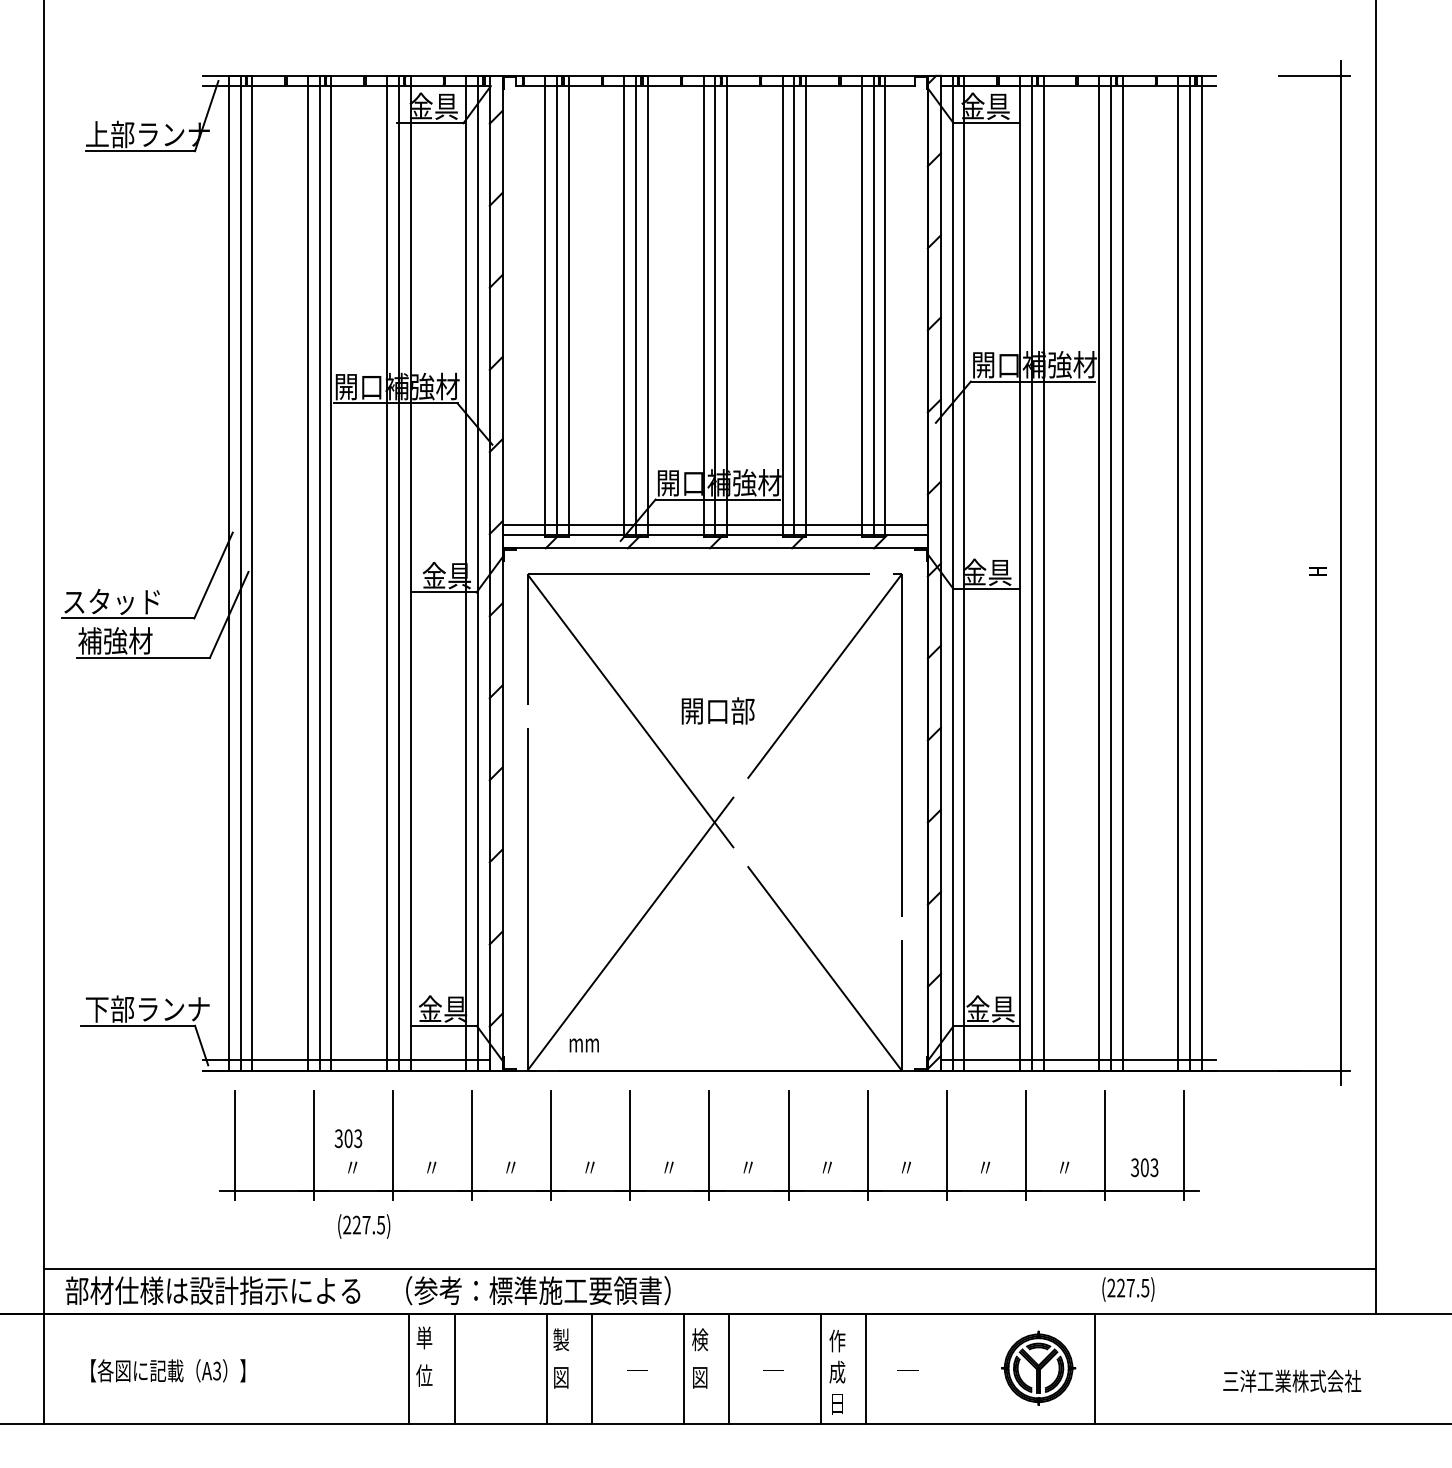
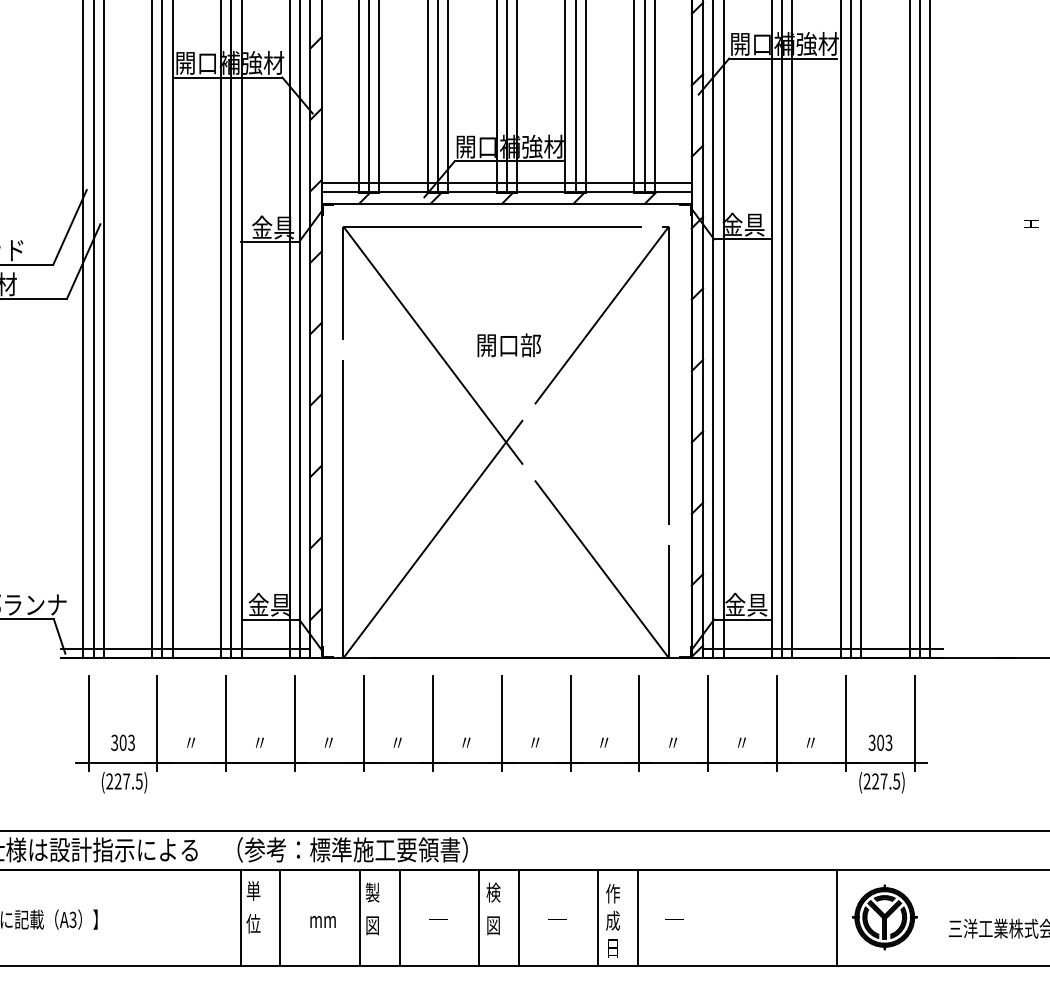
text: (583, 1045) -> (322, 921), moved
text: (348, 1138) -> (123, 742), moved
text: (364, 1226) -> (124, 782), moved
text: (1128, 1289) -> (882, 782), moved
part: (1038, 1367) -> (884, 916), moved

